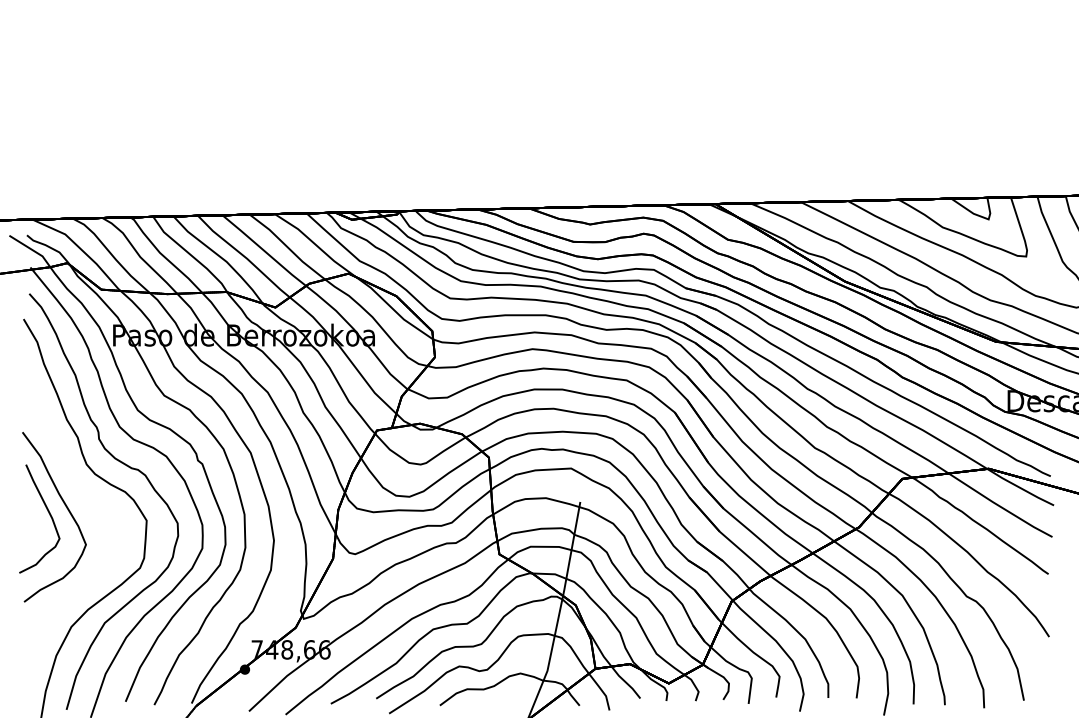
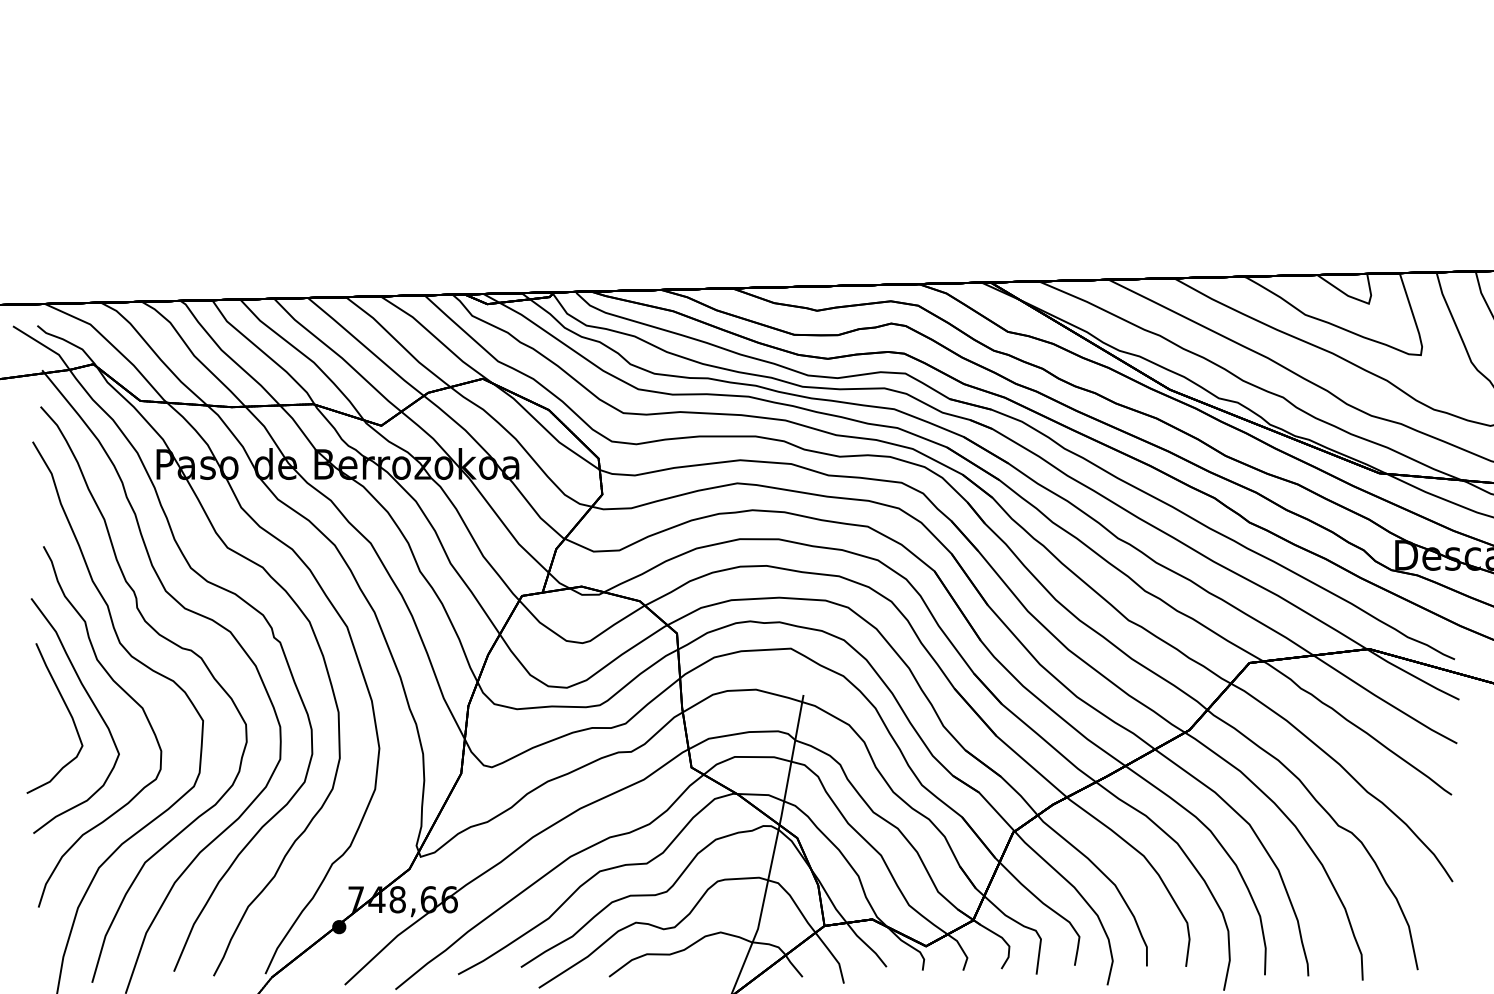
curve: (90, 501) -> (125, 694), added

